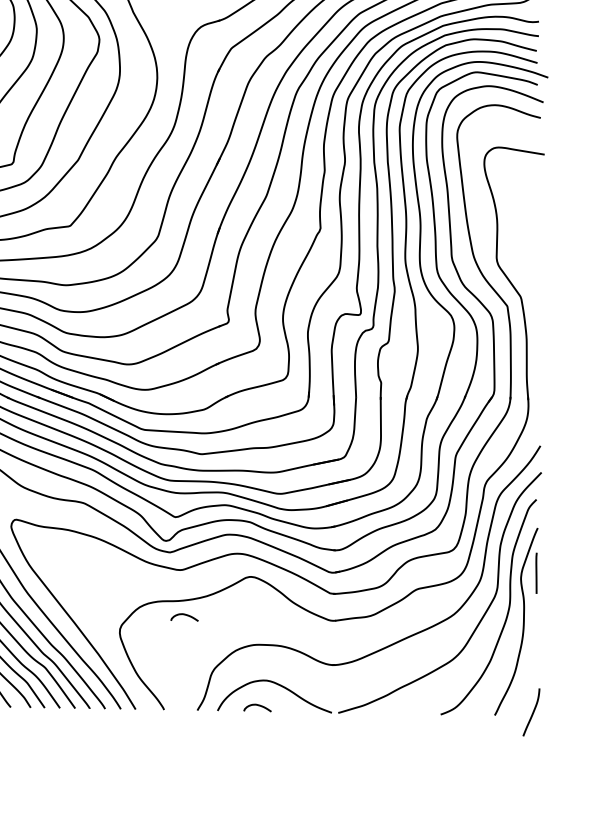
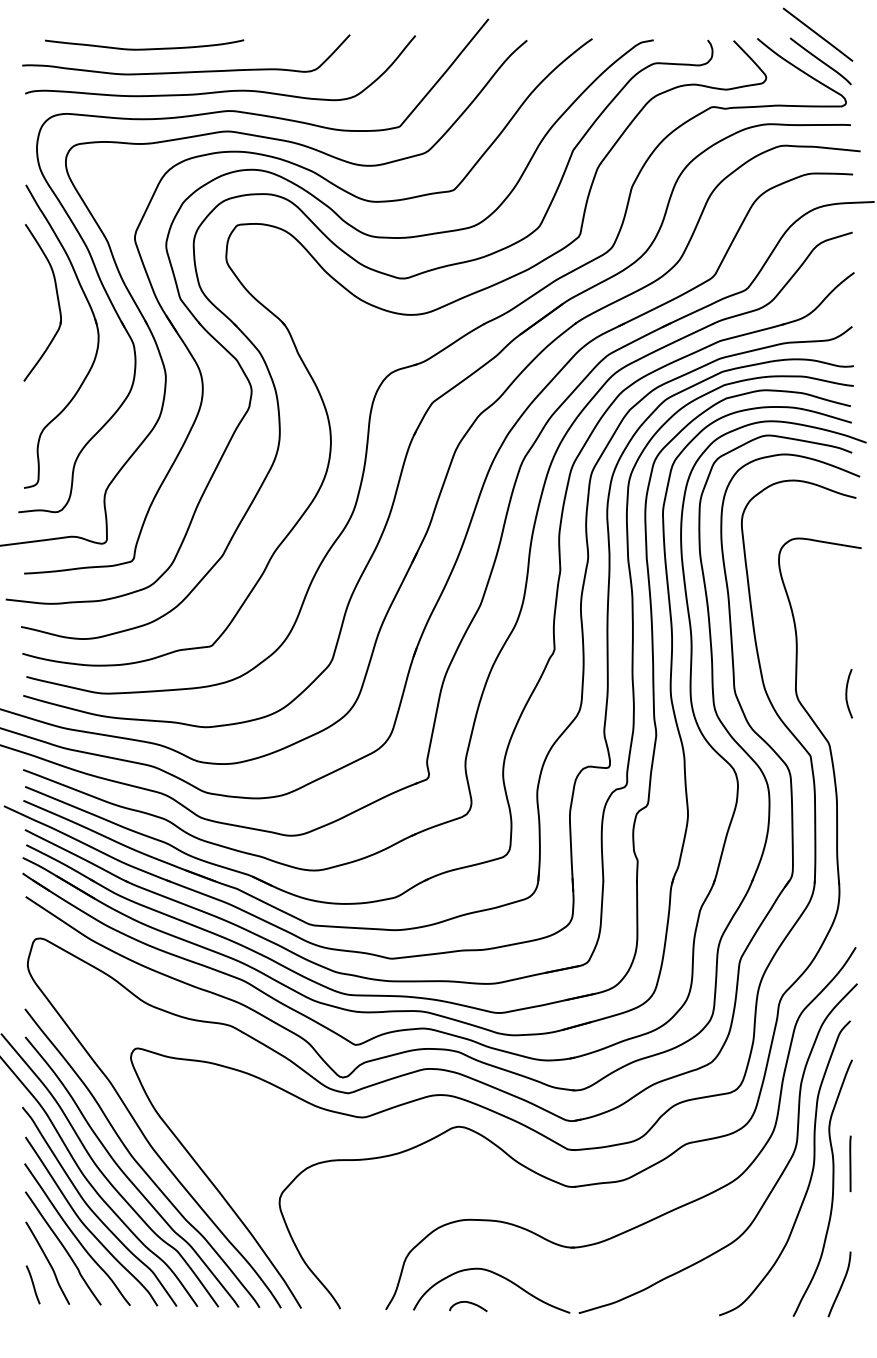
curve: (534, 260) -> (847, 693), added
line: (536, 573) -> (850, 1163), moved
curve: (184, 615) -> (368, 1179), removed
curve: (532, 713) -> (840, 1285), moved

